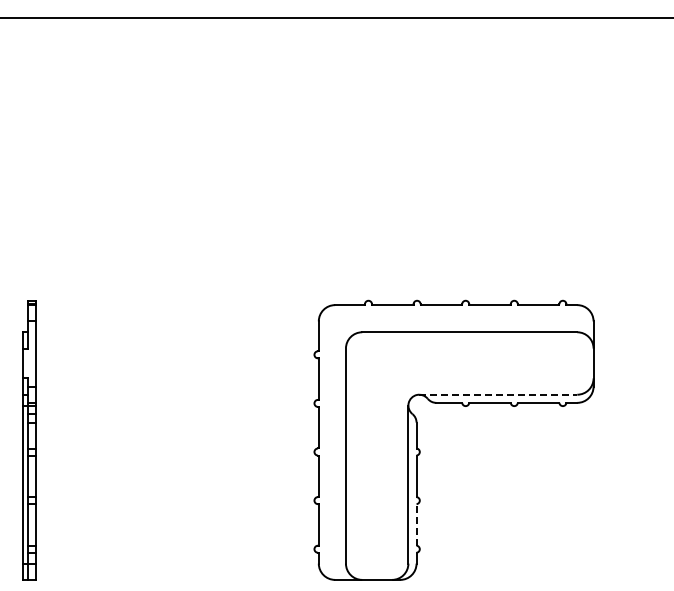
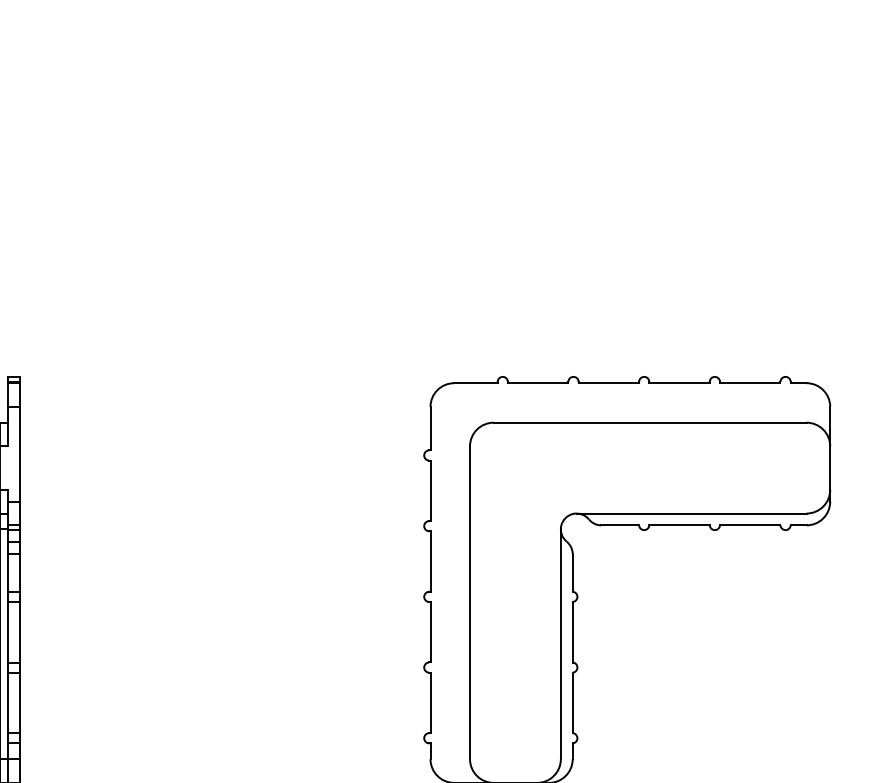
line: (498, 394) -> (691, 513), dashed -> solid
line: (416, 524) -> (572, 702), dashed -> solid

